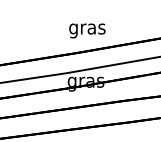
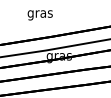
text: (86, 31) -> (39, 15), moved

